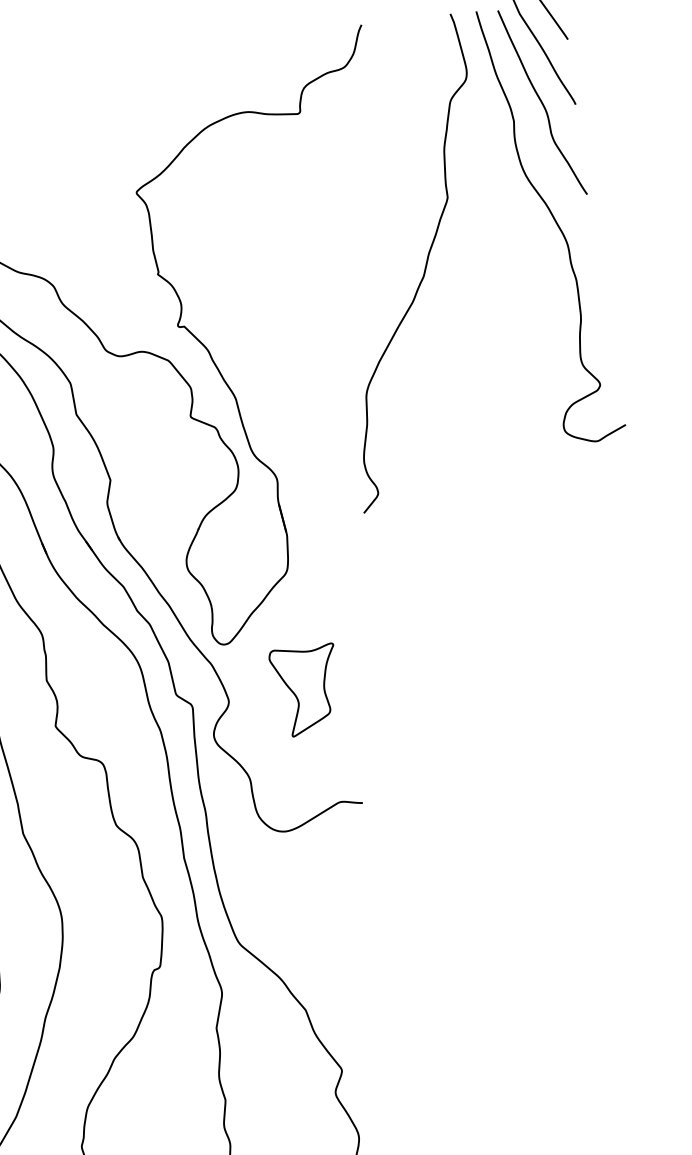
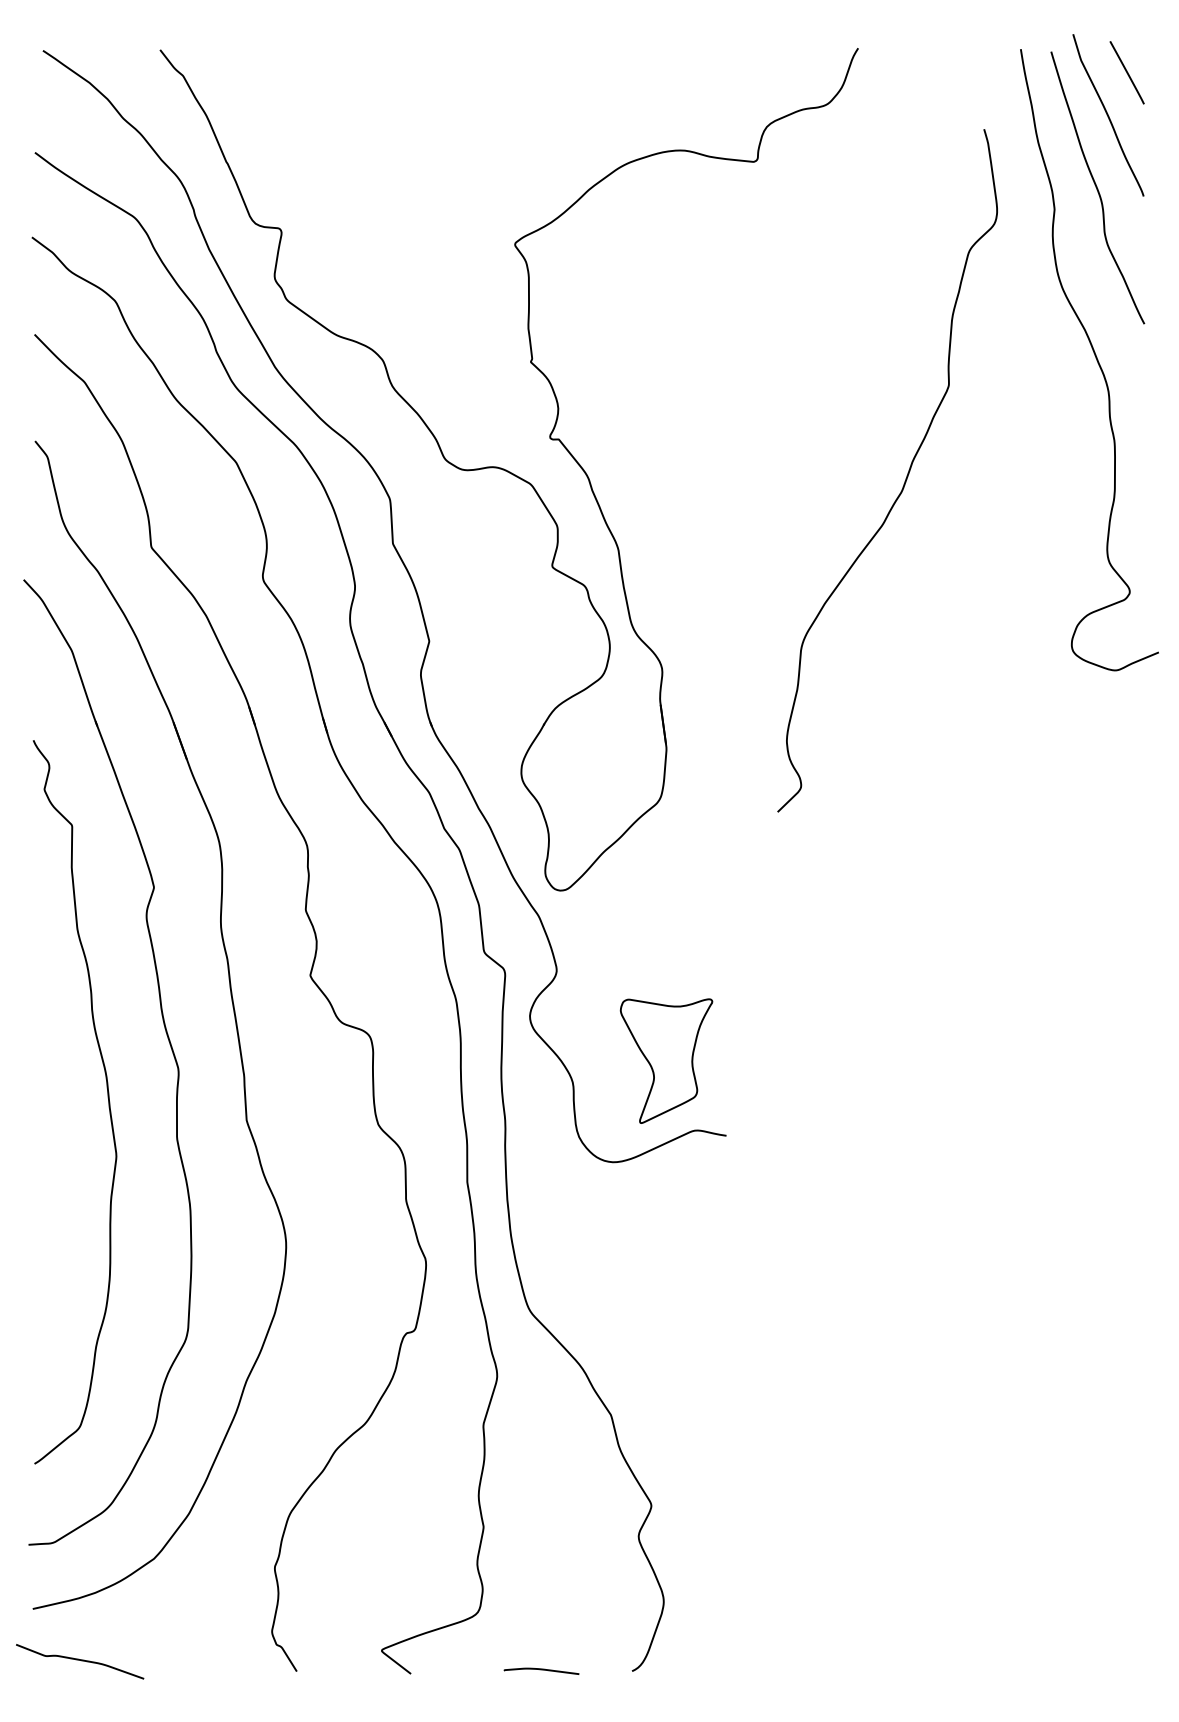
curve: (425, 264) -> (906, 475), moved
part: (306, 690) -> (666, 1060), moved

